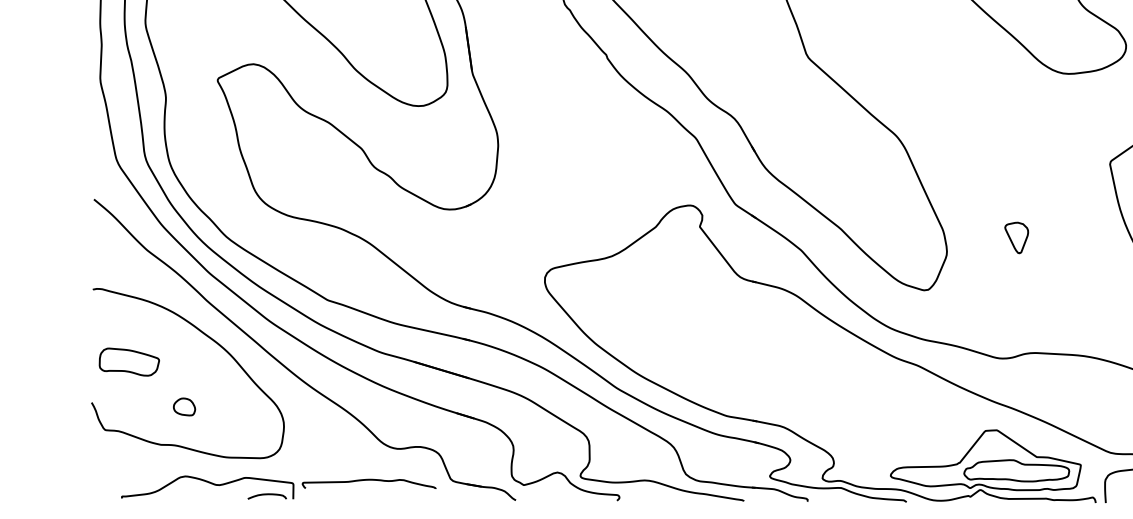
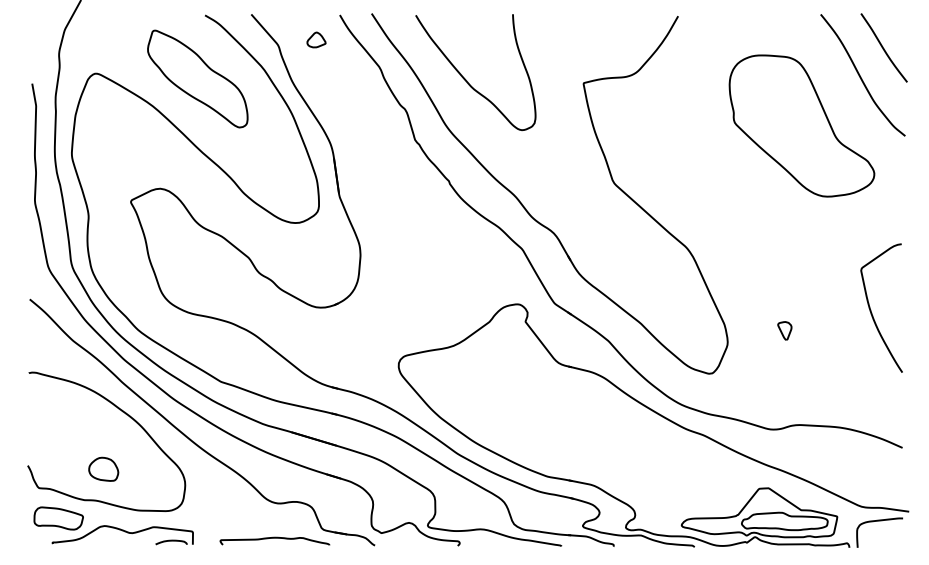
part: (1016, 237) -> (784, 330), size x0.71
part: (129, 362) -> (58, 518), moved
part: (184, 406) -> (103, 468), size x1.67
curve: (368, 480) -> (274, 538), moved

